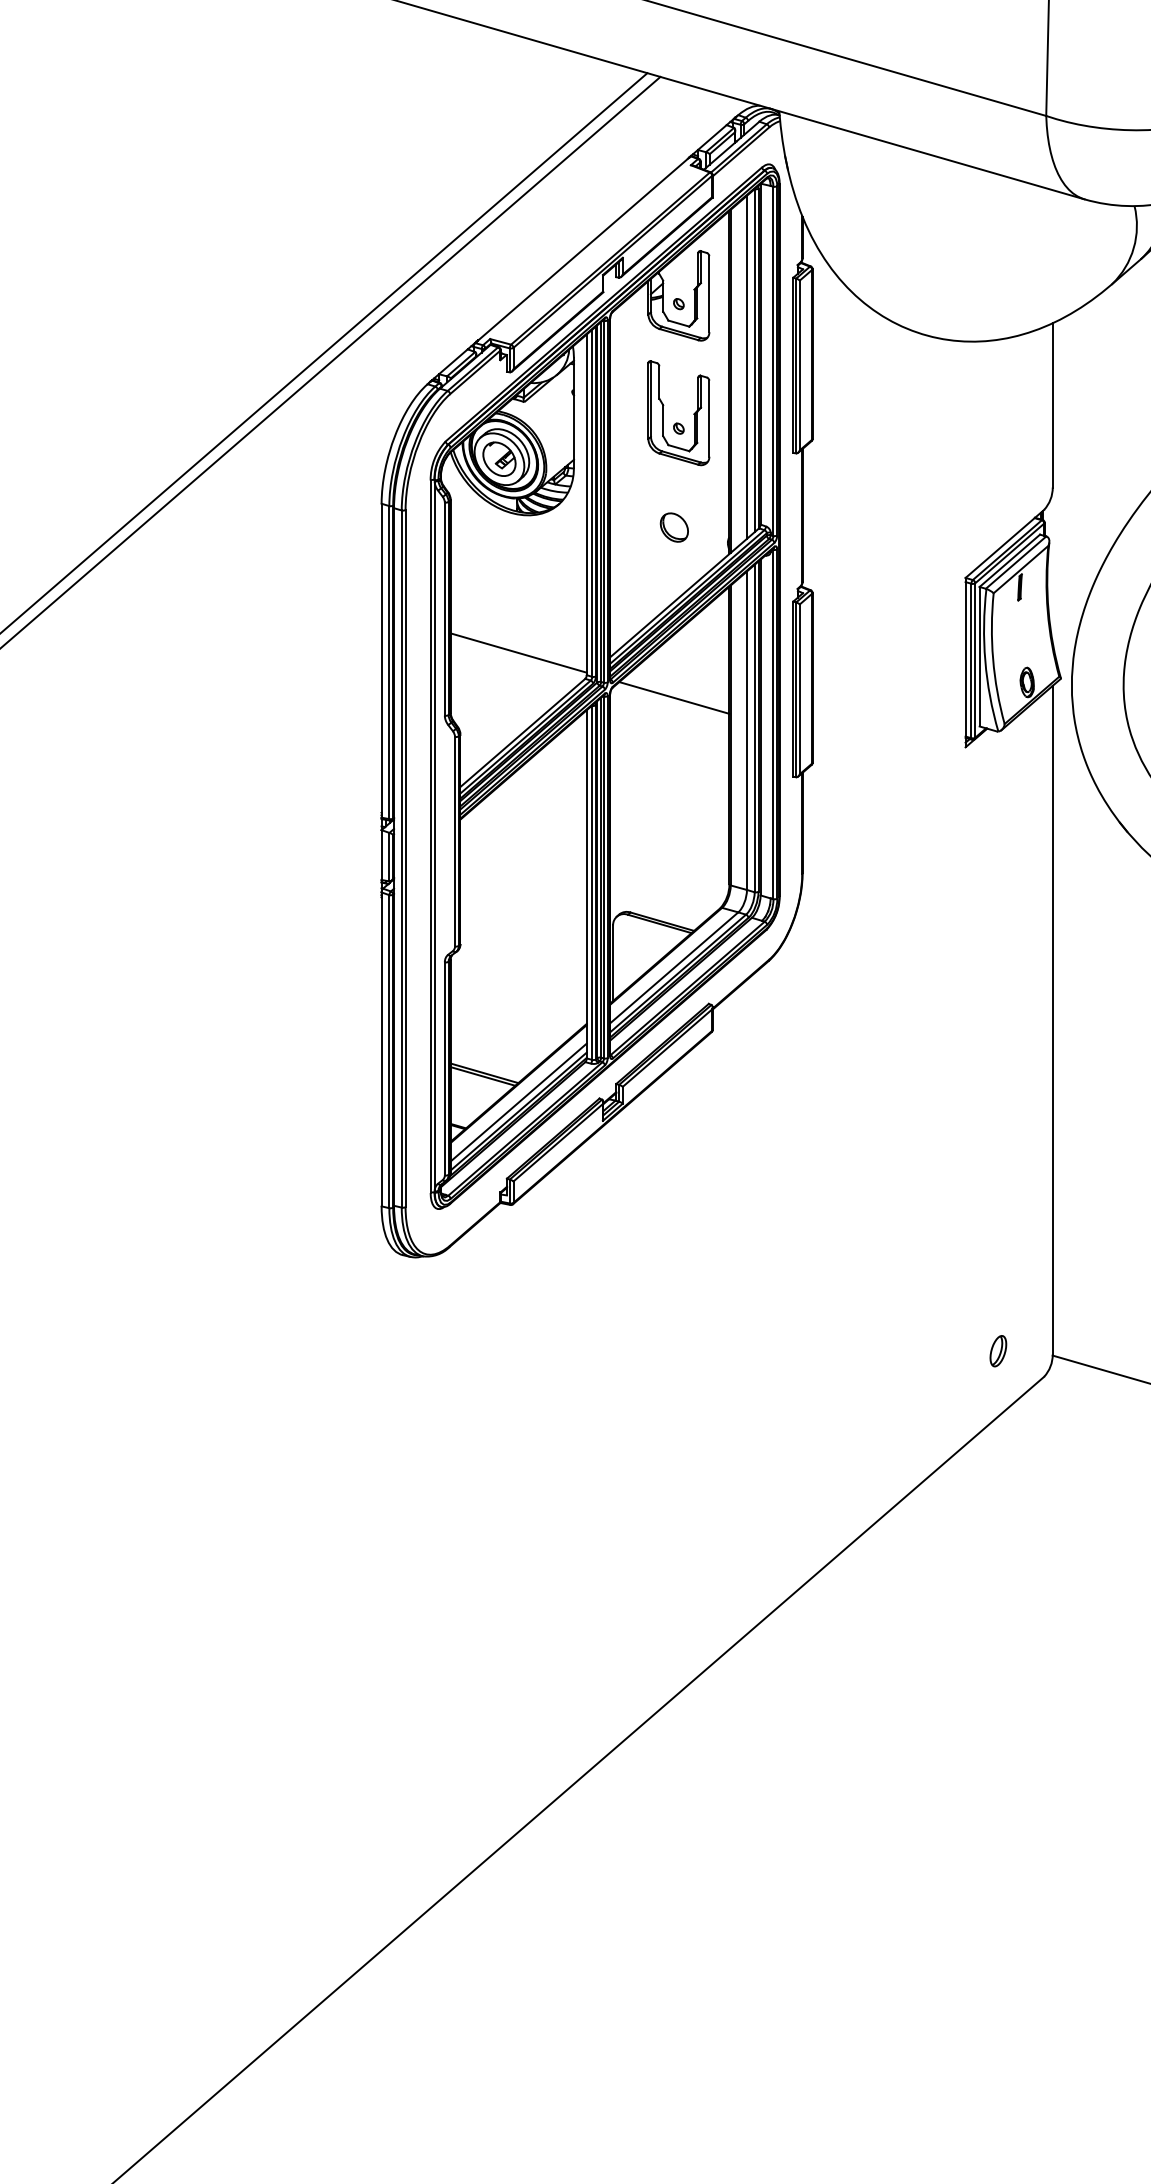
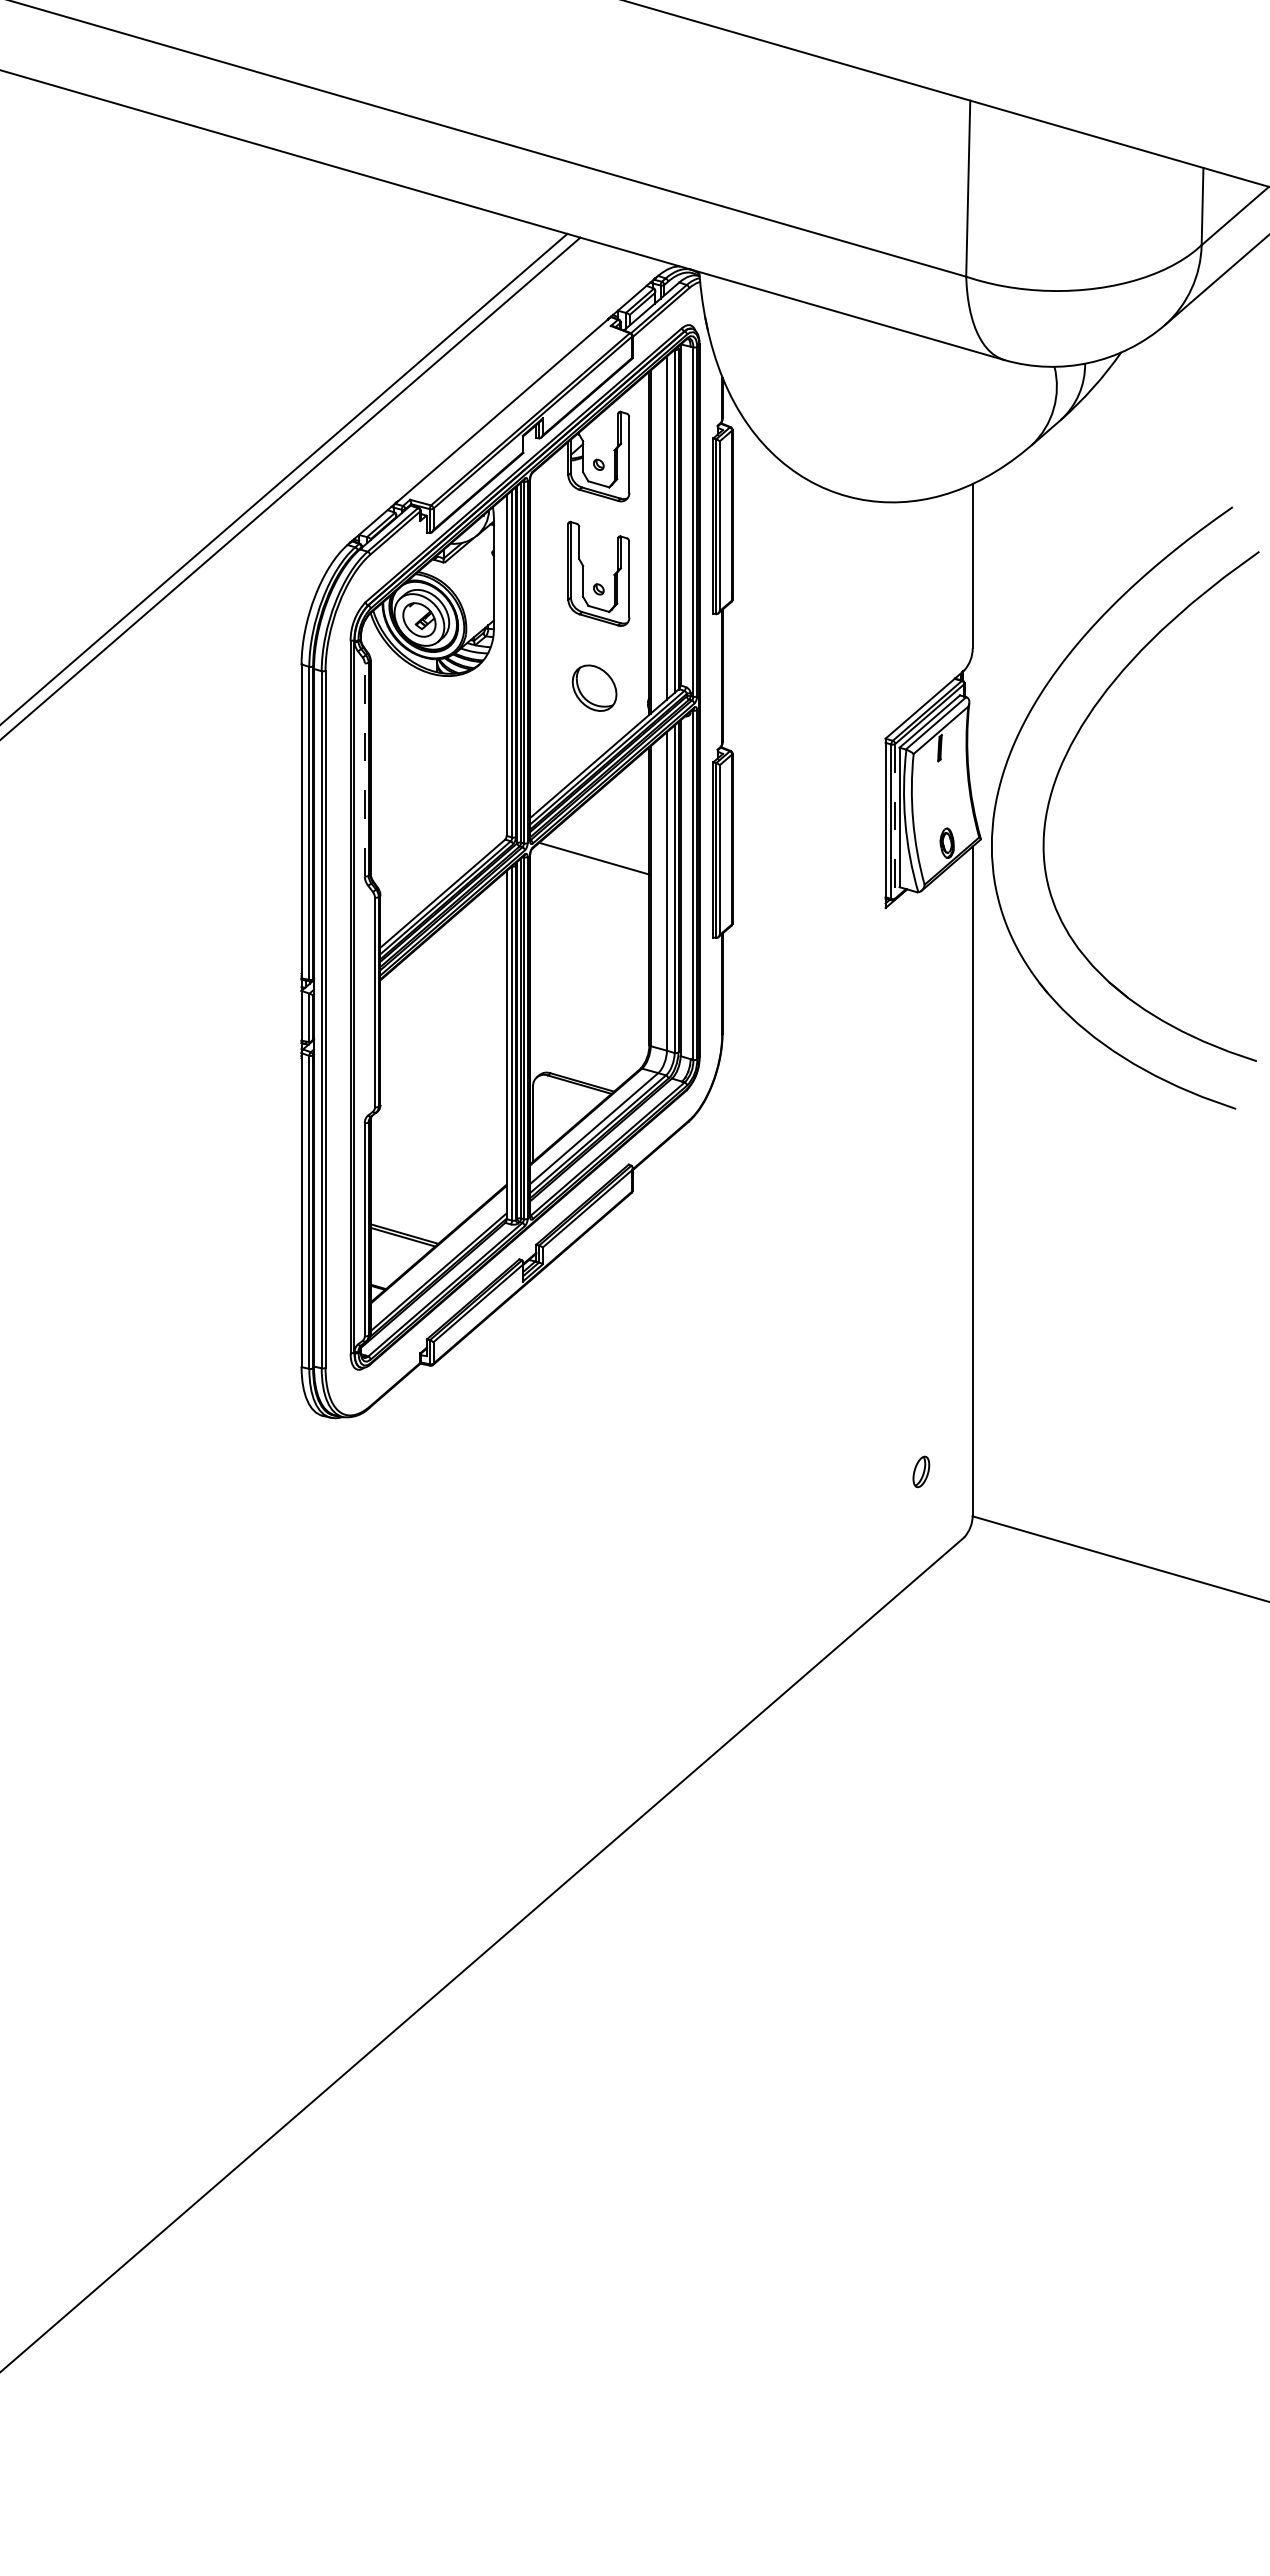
part: (673, 527) -> (593, 688), size x1.6
line: (444, 608) -> (364, 769), solid -> dashed
line: (518, 652) -> (438, 813), removed
line: (975, 660) -> (895, 821), solid -> dashed
line: (518, 1102) -> (438, 1263), removed
part: (998, 1350) -> (921, 1471), moved

